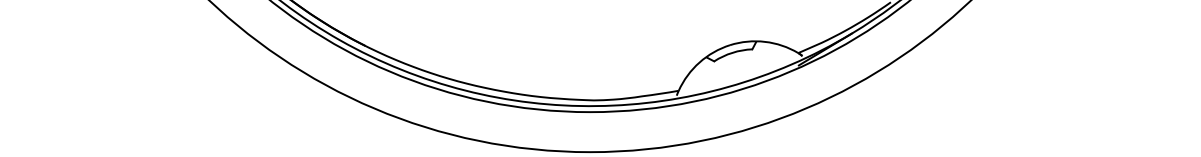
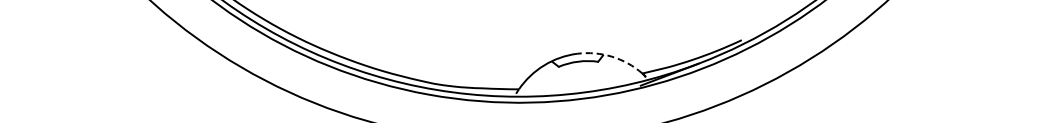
arc: (765, 41) -> (612, 56), solid -> dashed

